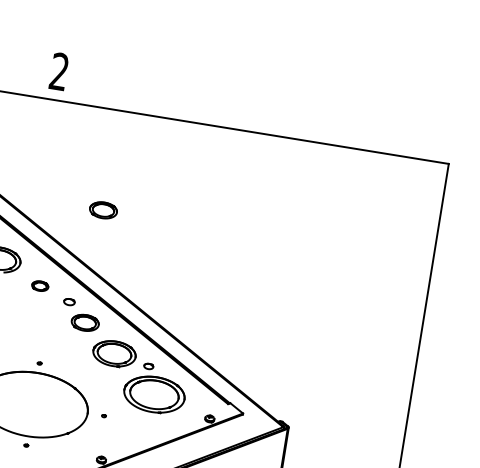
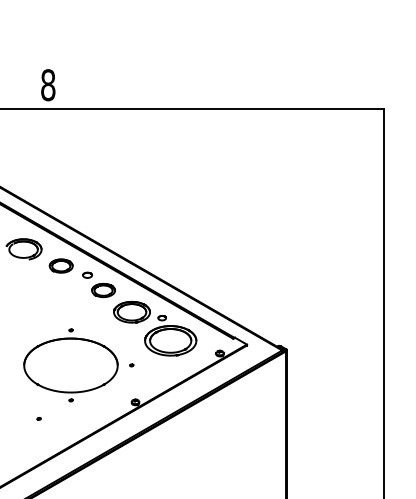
text: (59, 72) -> (48, 85), 2 -> 8
part: (103, 210) -> (103, 194), removed
part: (39, 285) -> (60, 265), size x1.67

